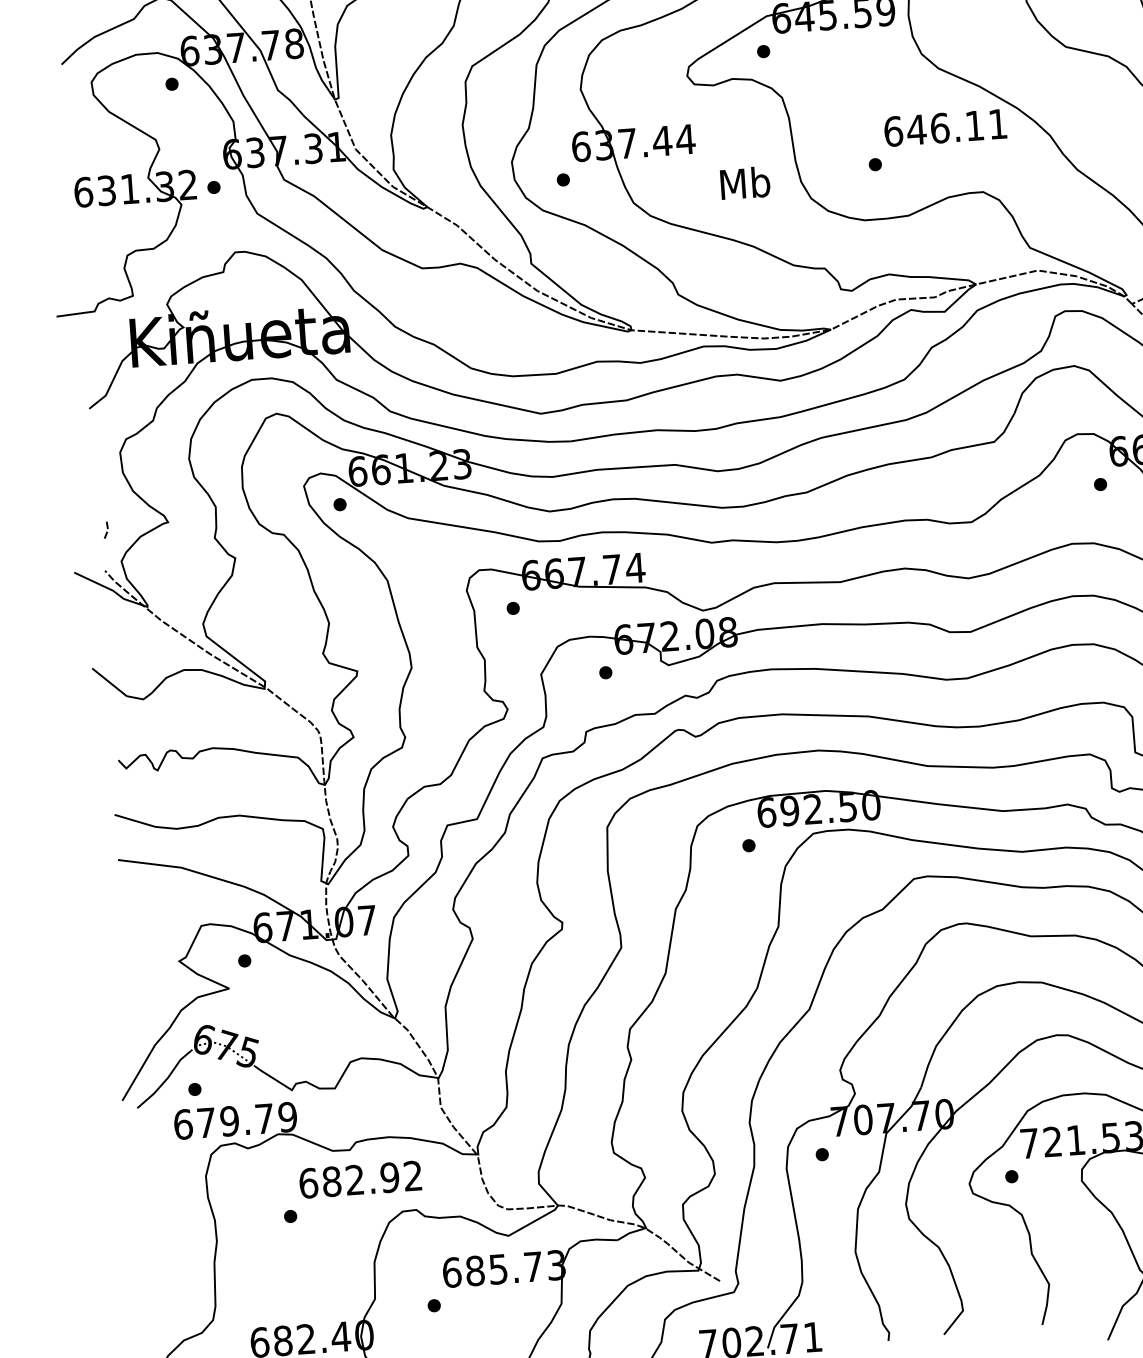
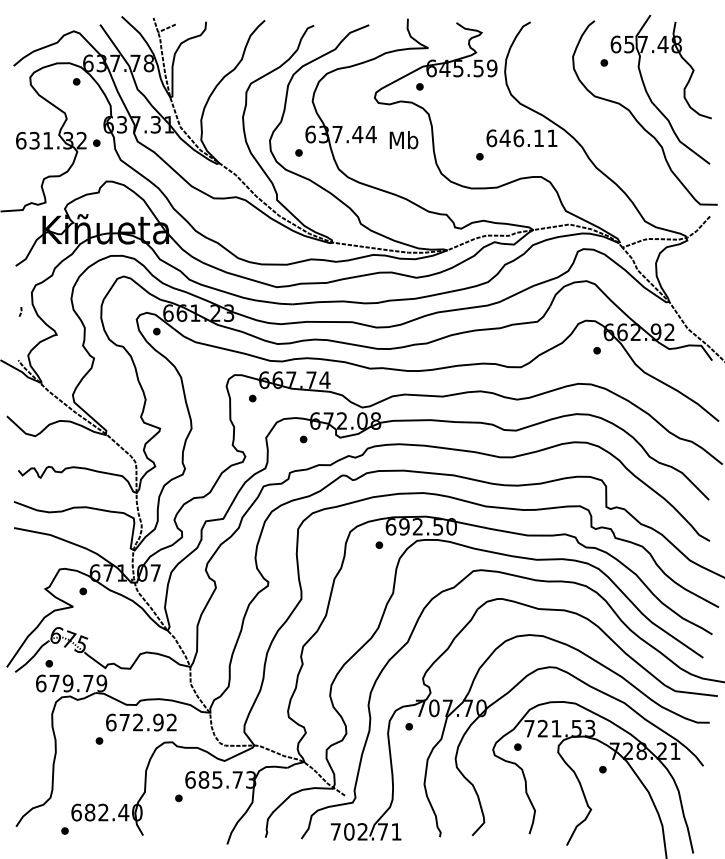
text: (744, 183) -> (403, 140), moved
line: (105, 527) -> (20, 310), moved
text: (331, 1181) -> (124, 722), 682.92 -> 672.92

